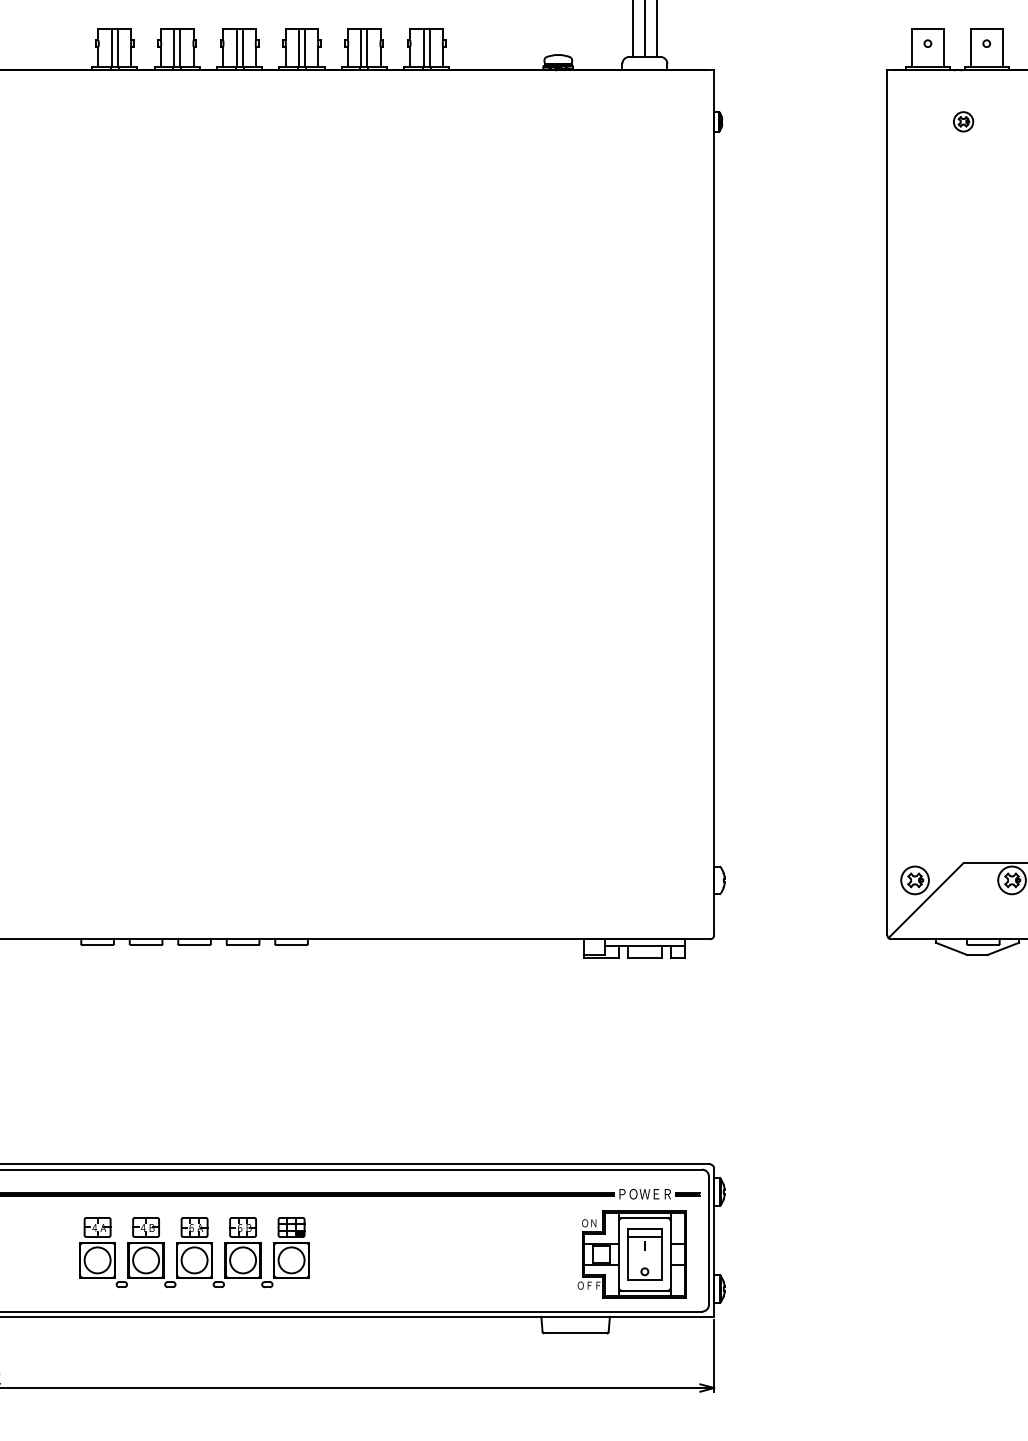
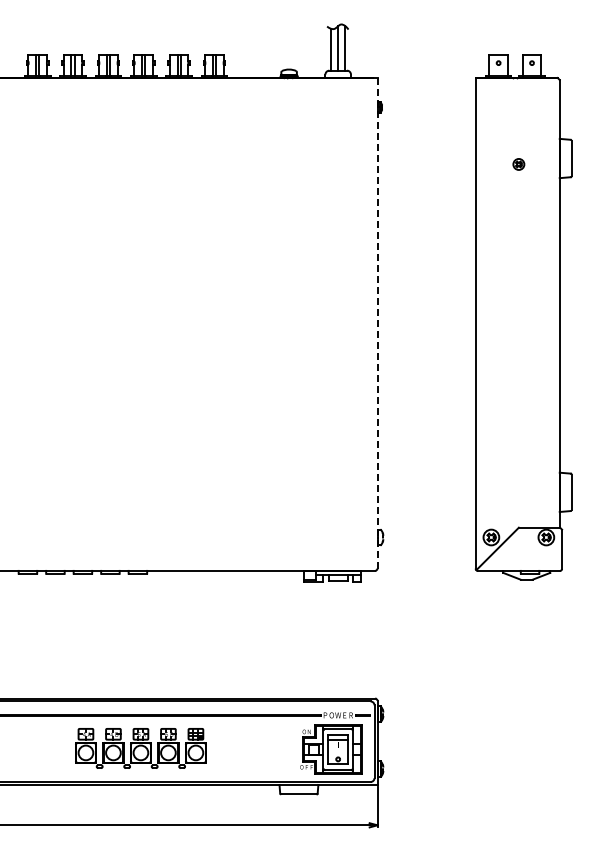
part: (962, 121) -> (518, 164), moved
line: (714, 501) -> (377, 322), solid -> dashed
part: (193, 1252) -> (140, 748), moved

